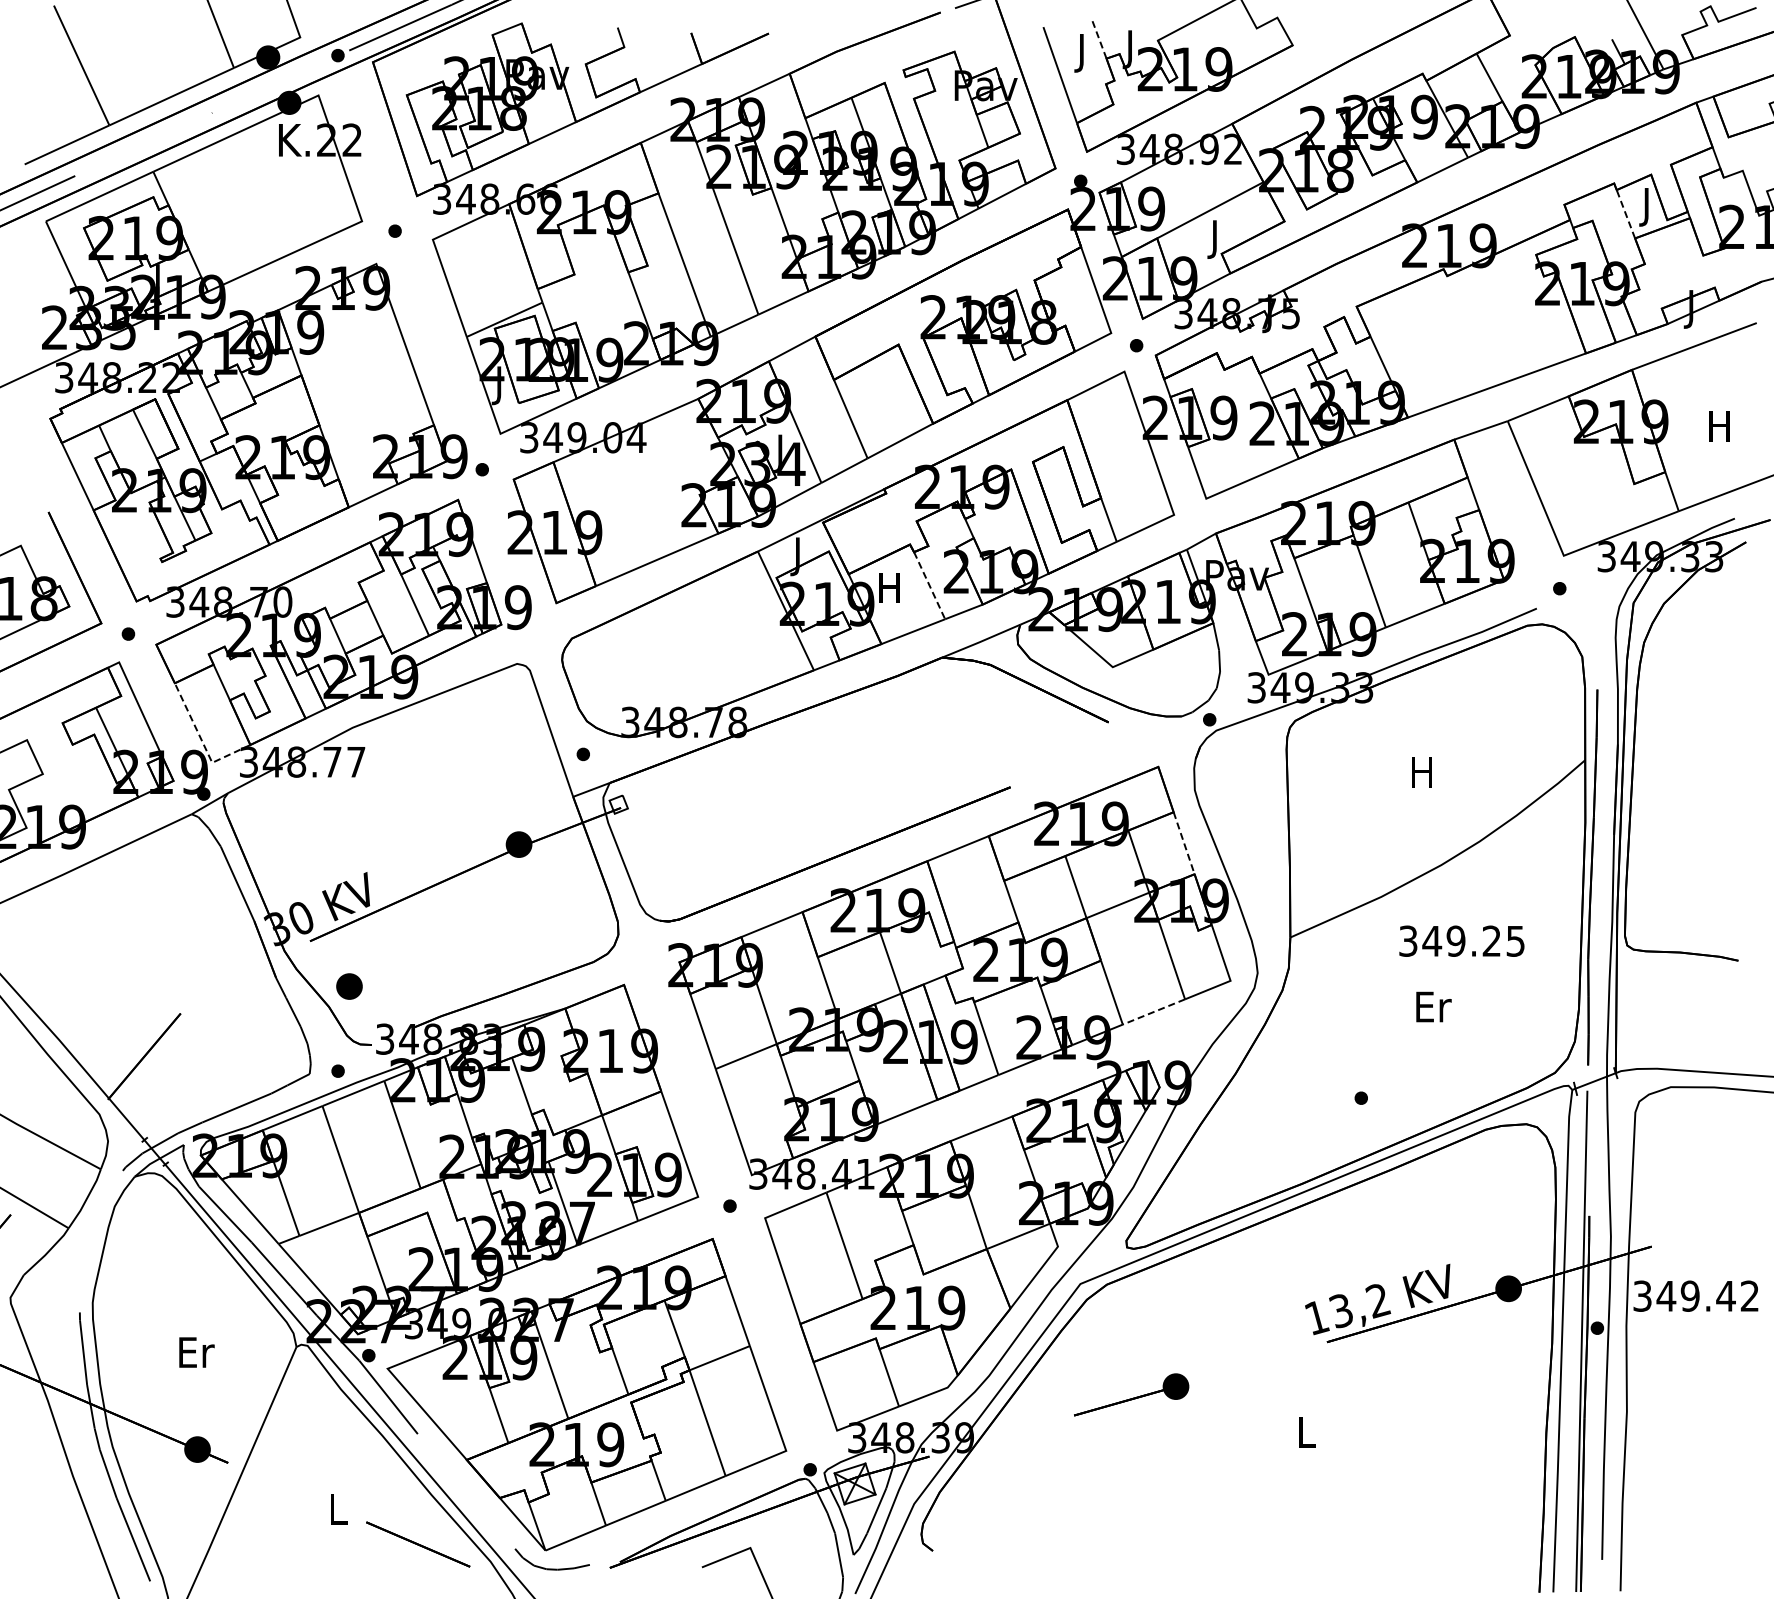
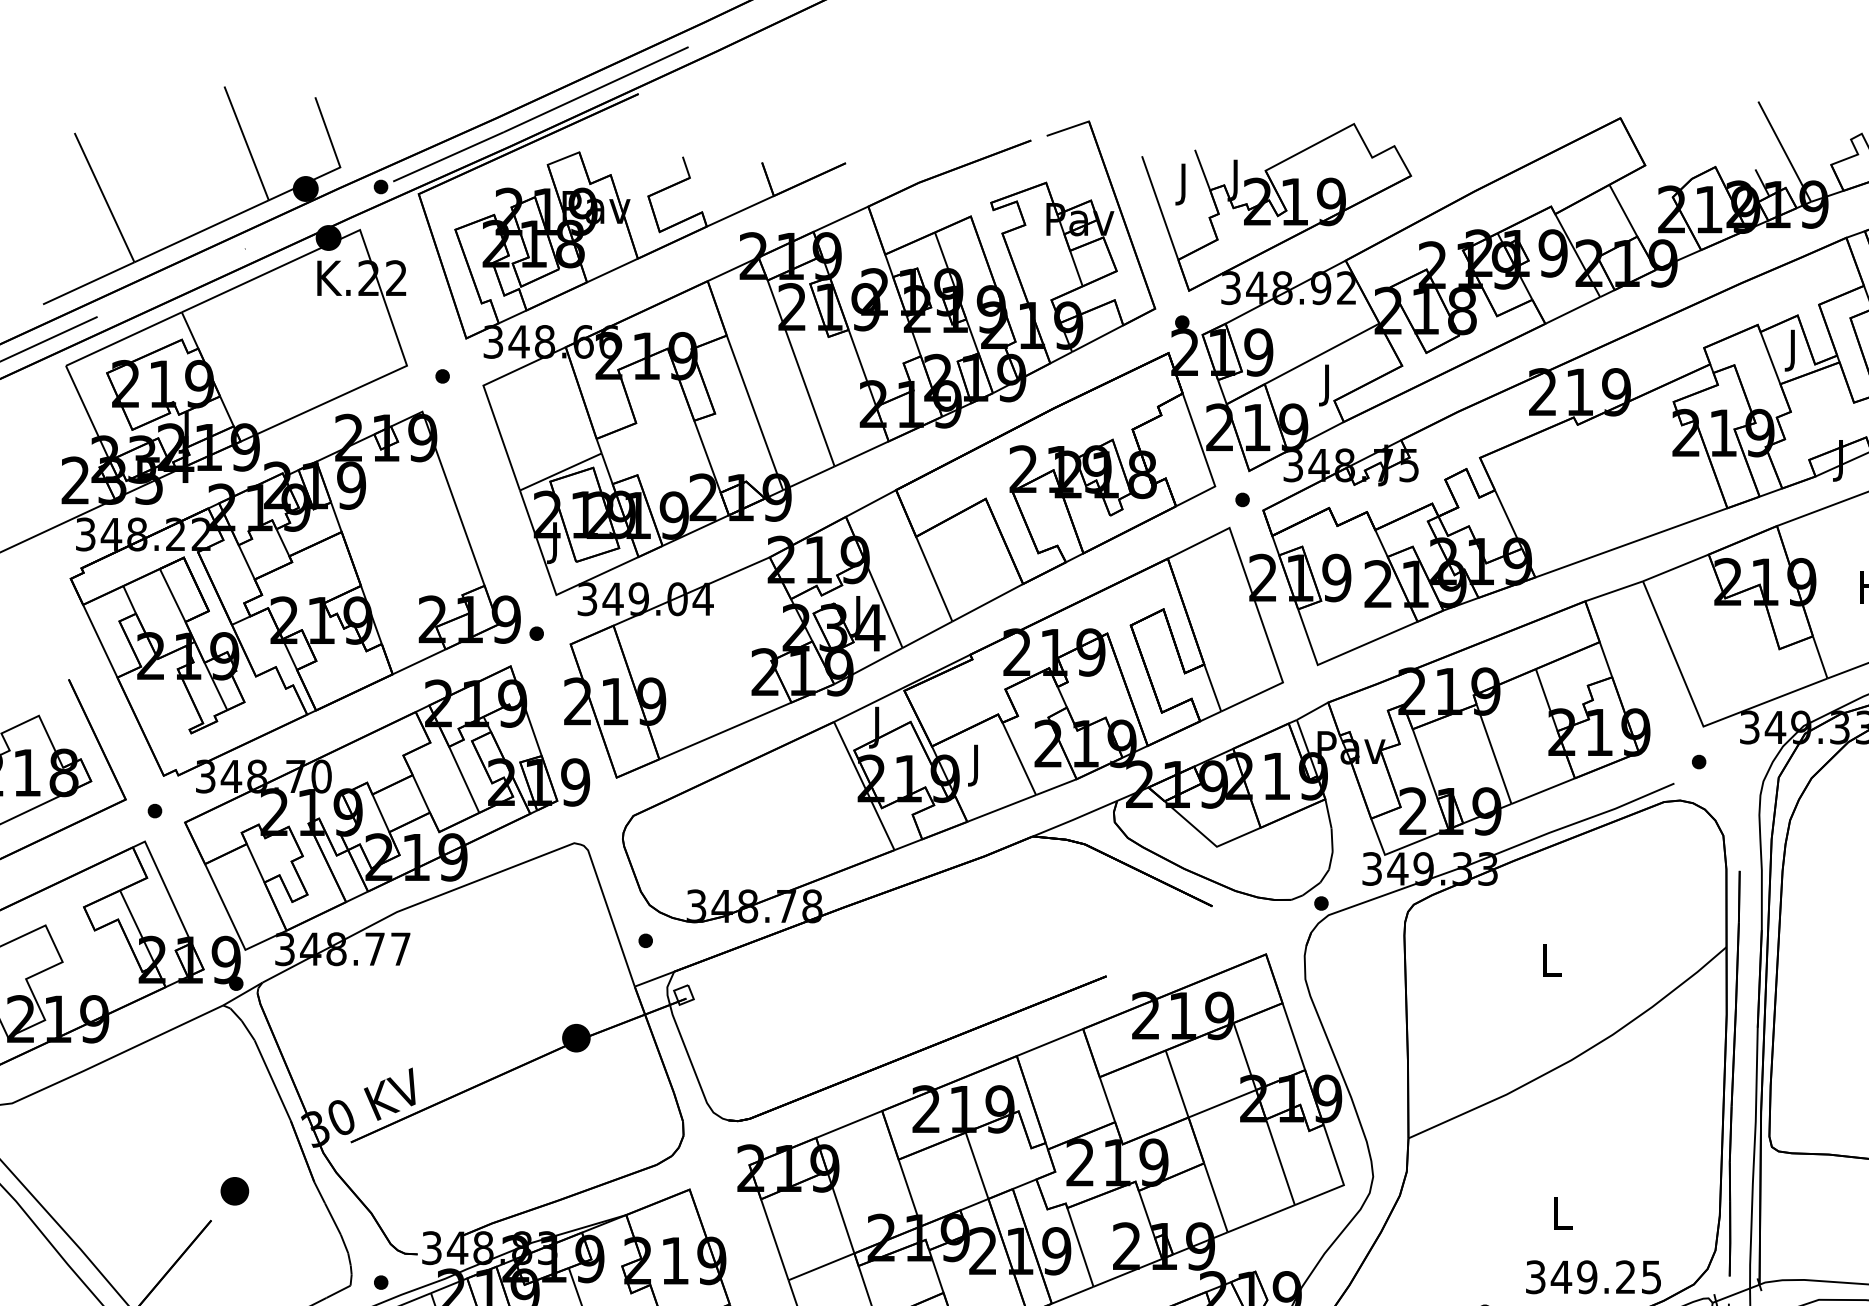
line: (1099, 39) -> (1202, 169), dashed -> solid
line: (1625, 214) -> (1770, 358), dashed -> solid
line: (929, 585) -> (1019, 758), dashed -> solid
text: (889, 591) -> (976, 765), H -> J
line: (202, 742) -> (234, 928), dashed -> solid
text: (1421, 772) -> (1549, 960), H -> L
line: (1184, 843) -> (1294, 1036), dashed -> solid
text: (1461, 940) -> (1593, 1276), moved
part: (349, 986) -> (234, 1191), moved
text: (1433, 1006) -> (1562, 1212), Er -> L
line: (1153, 1011) -> (1260, 1218), dashed -> solid

